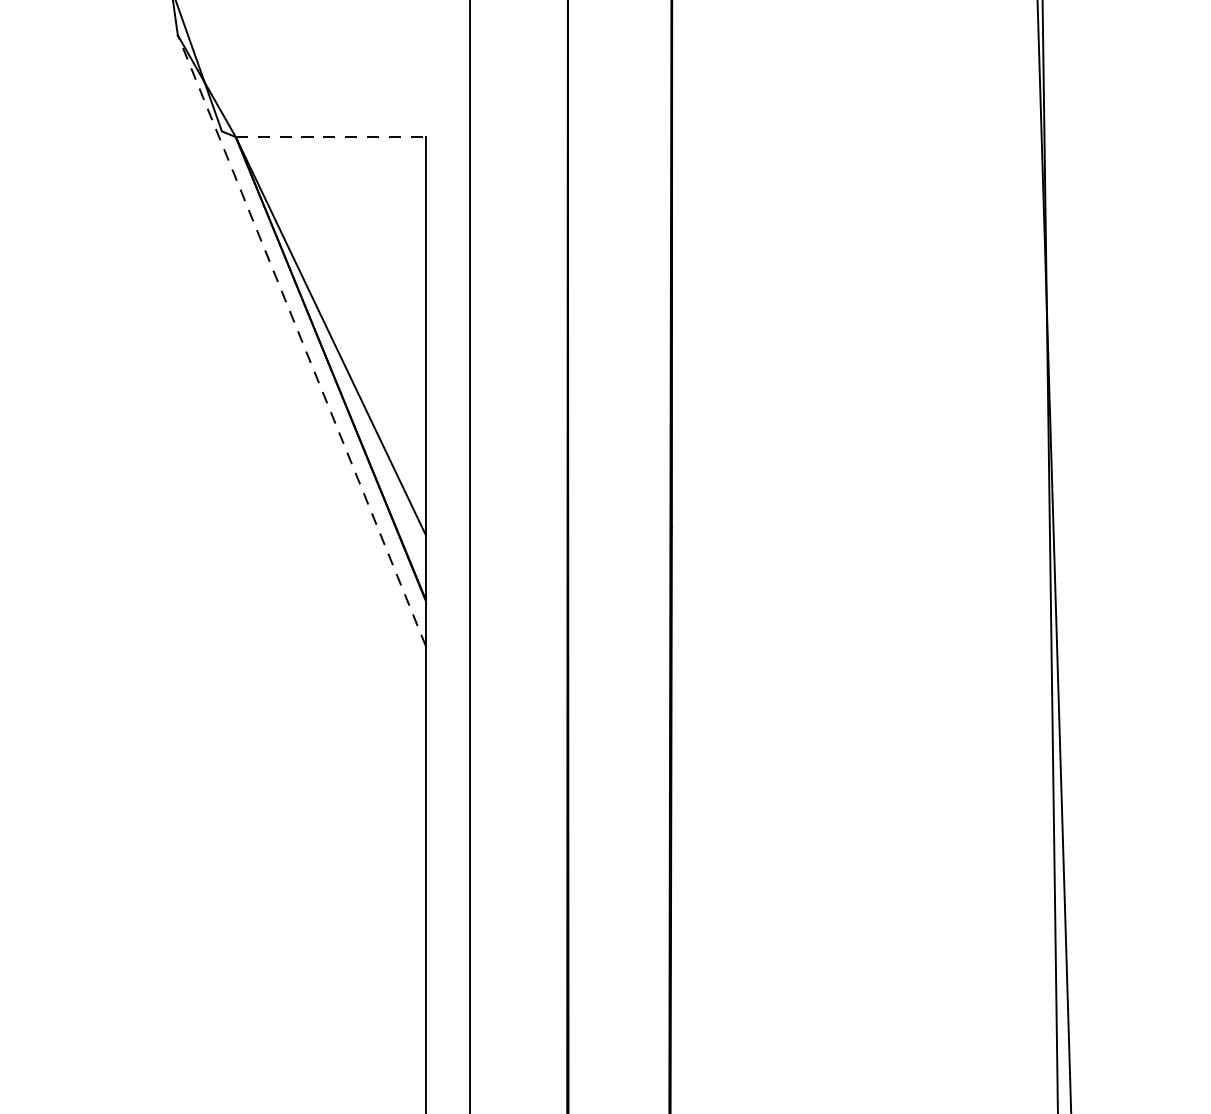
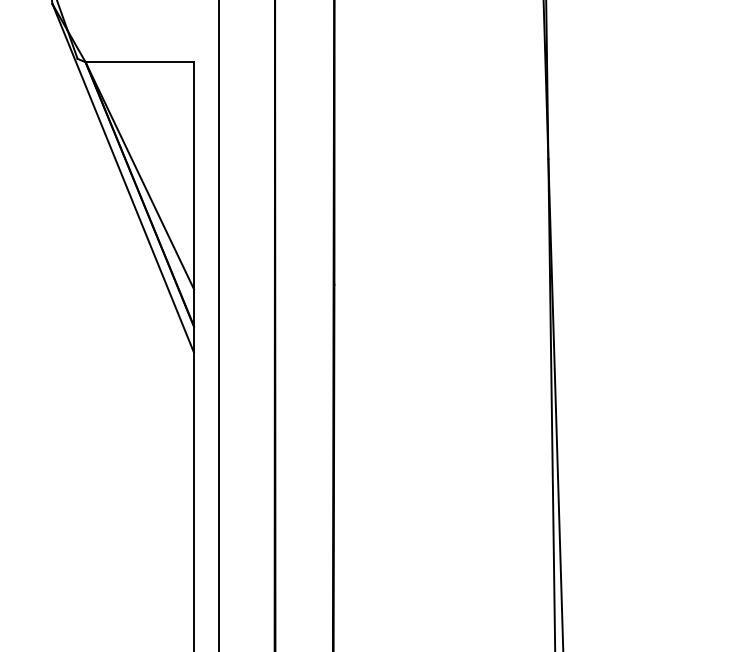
line: (332, 137) -> (140, 62), dashed -> solid
line: (302, 339) -> (123, 177), dashed -> solid

